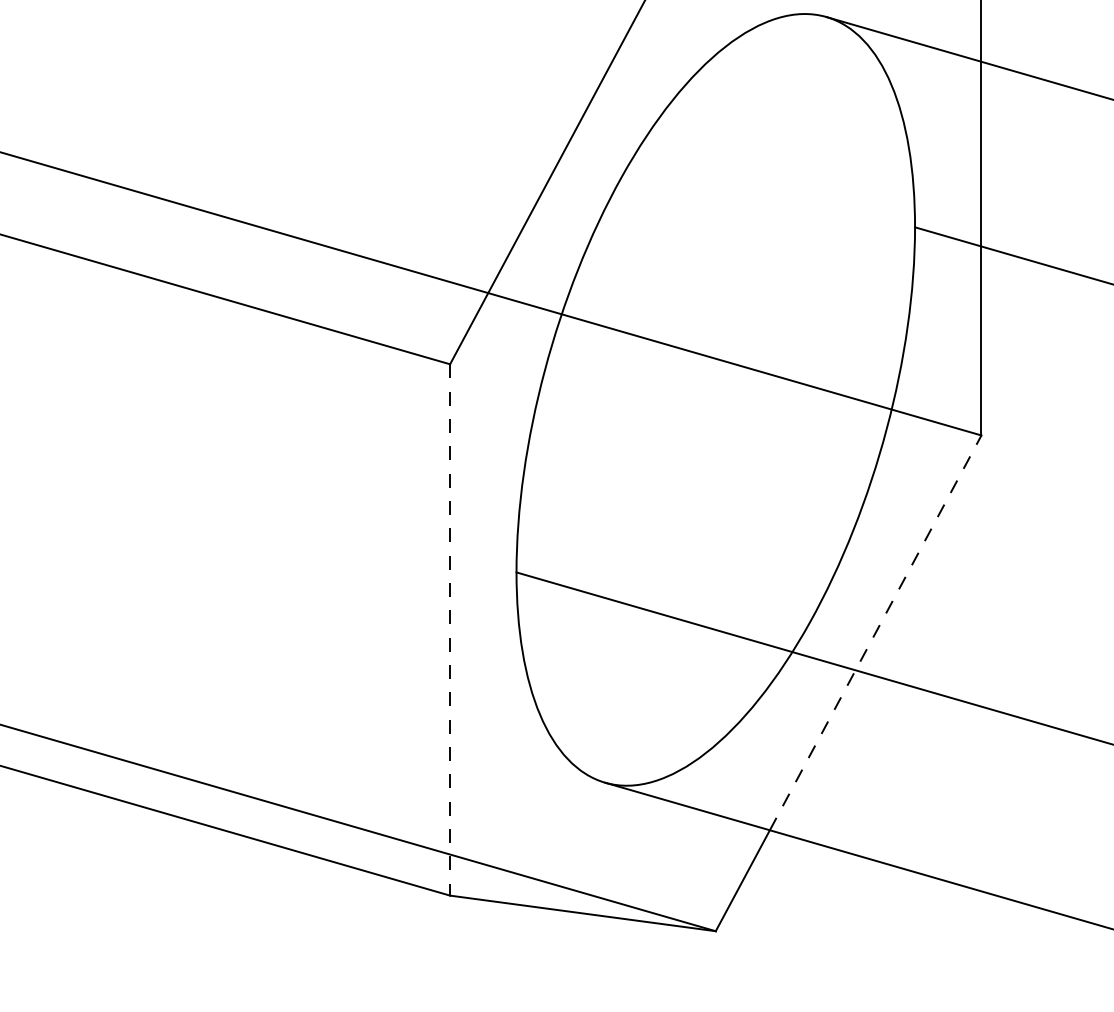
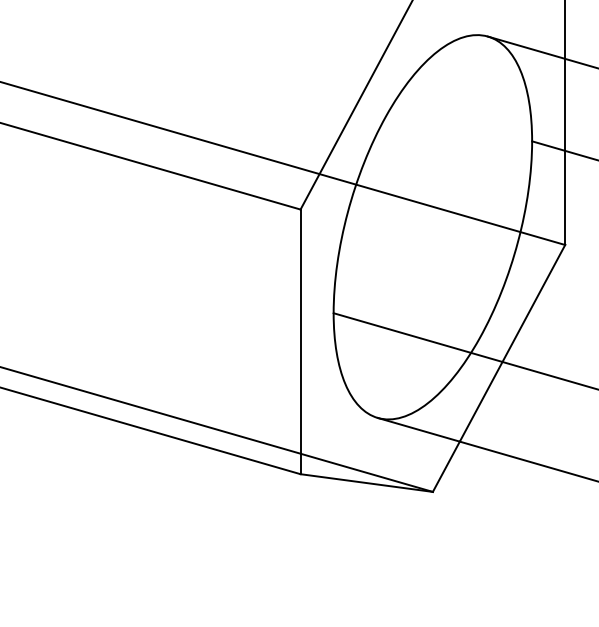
line: (449, 631) -> (300, 342), dashed -> solid
line: (875, 633) -> (512, 343), dashed -> solid

